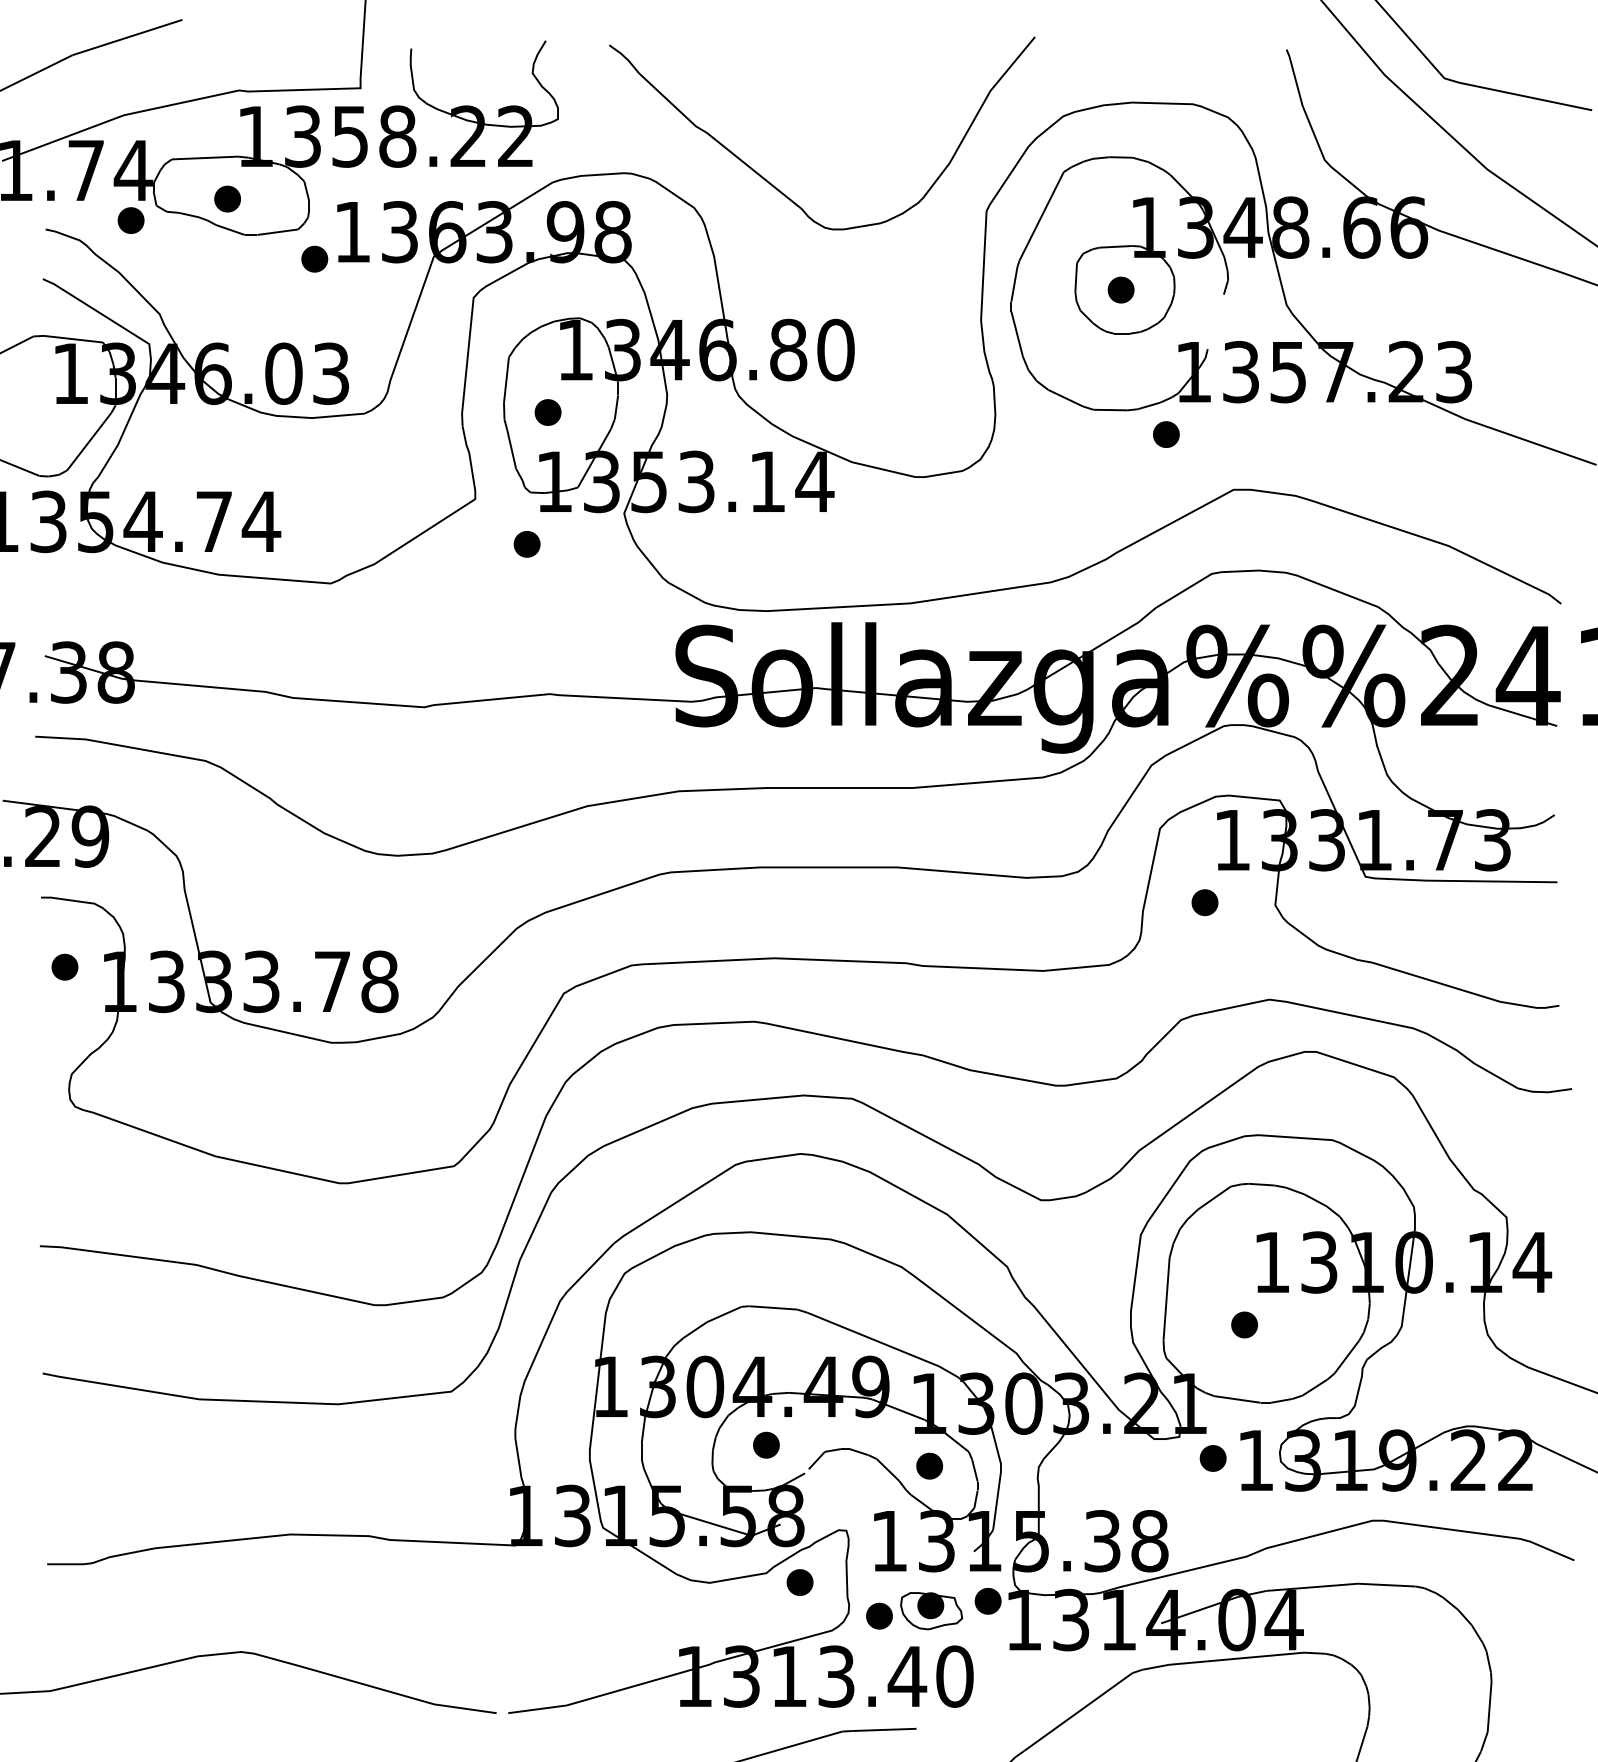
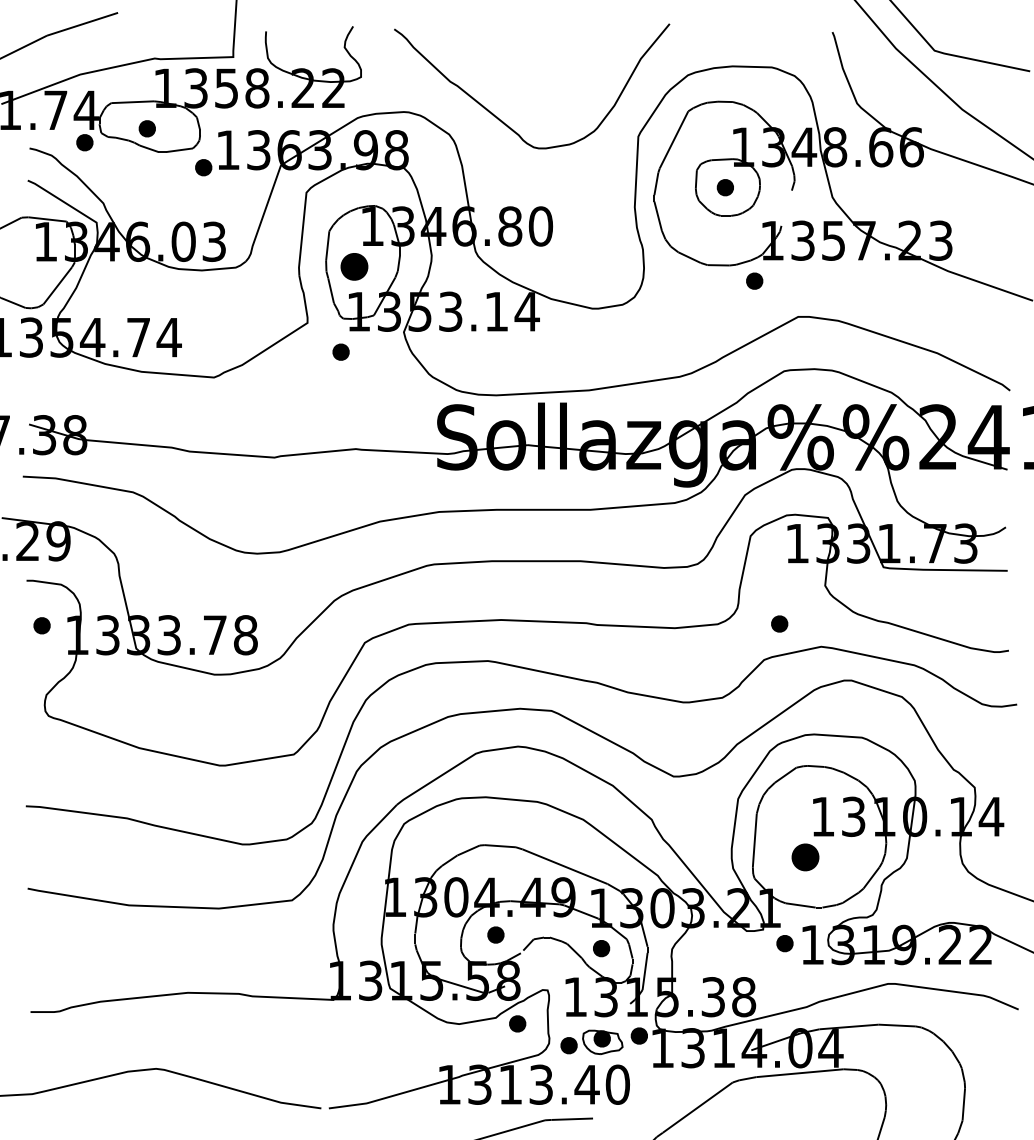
part: (547, 411) -> (354, 266), size x1.6
part: (1204, 901) -> (779, 623), moved
part: (1243, 1323) -> (804, 856), size x1.6

